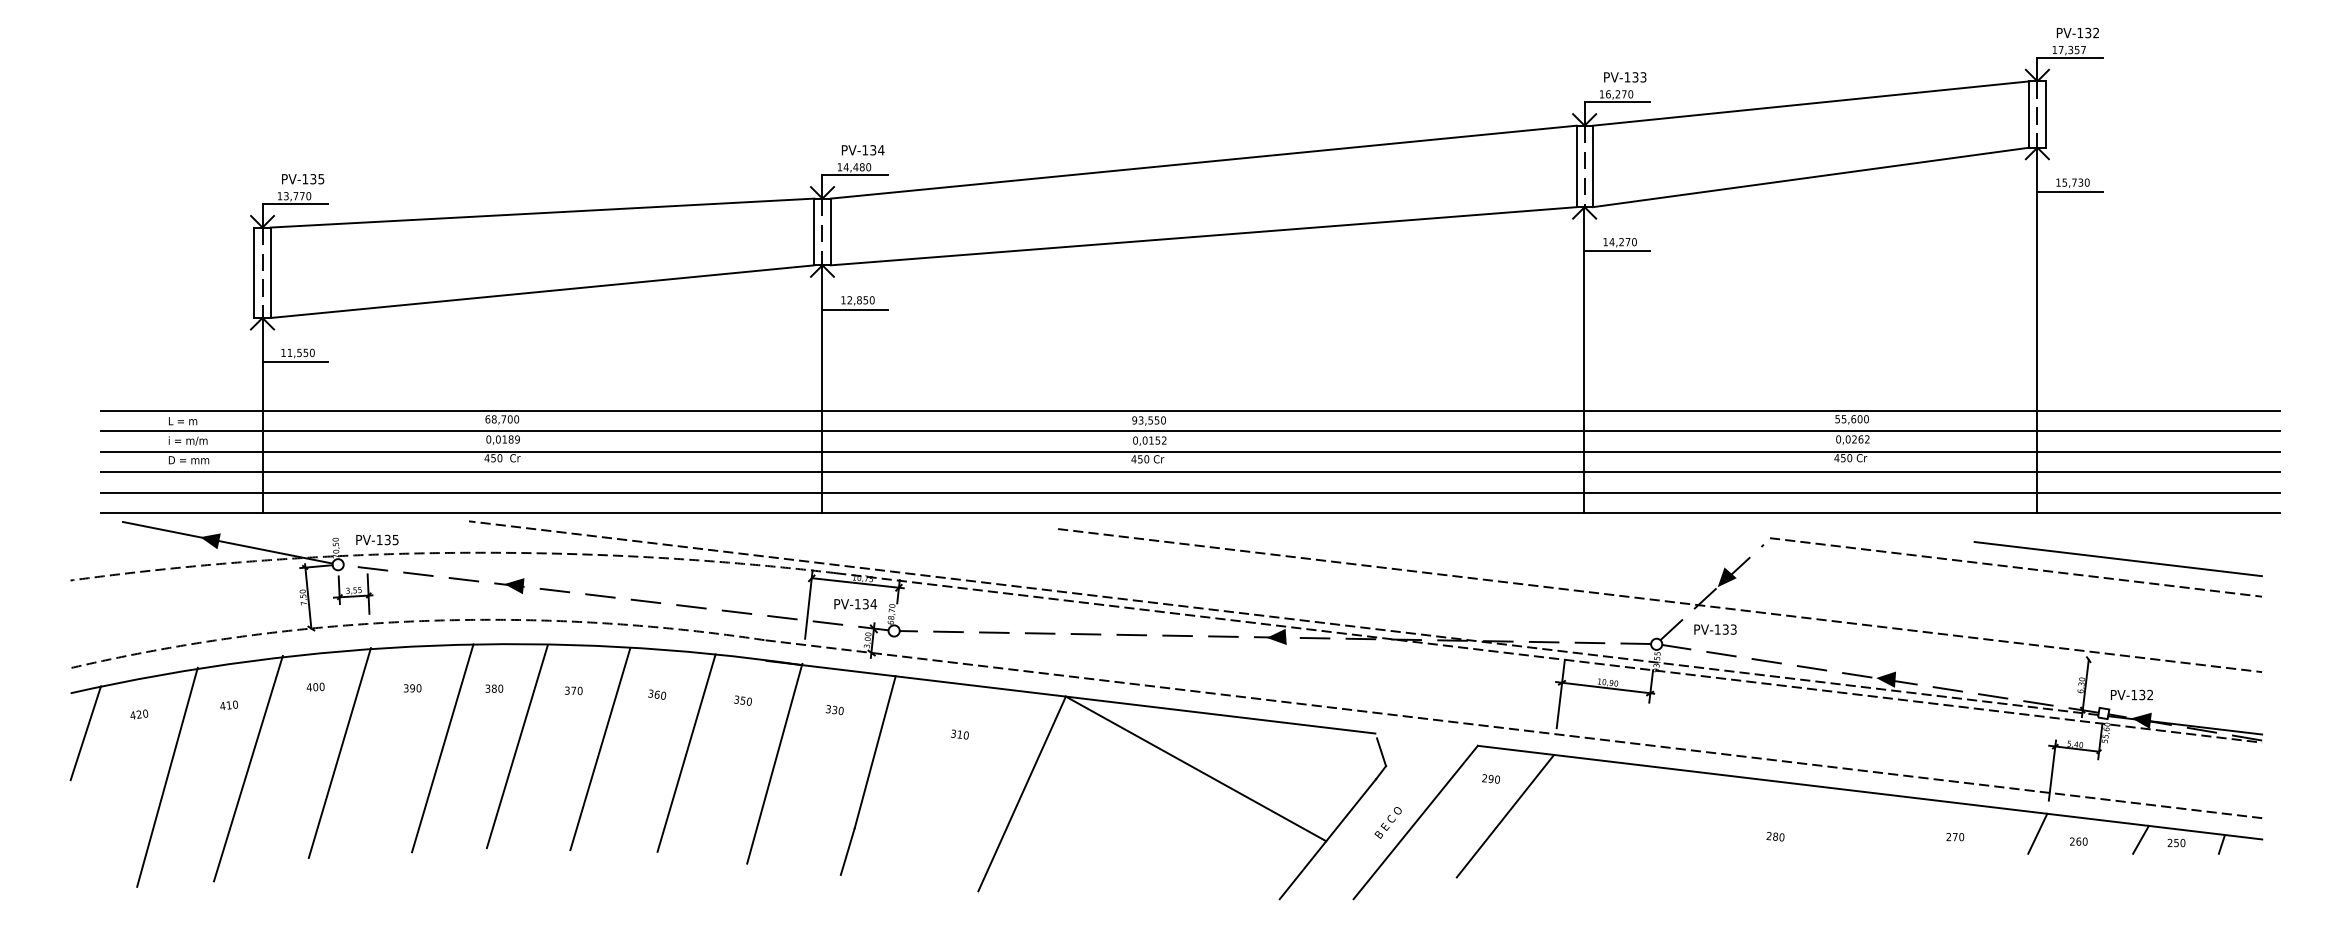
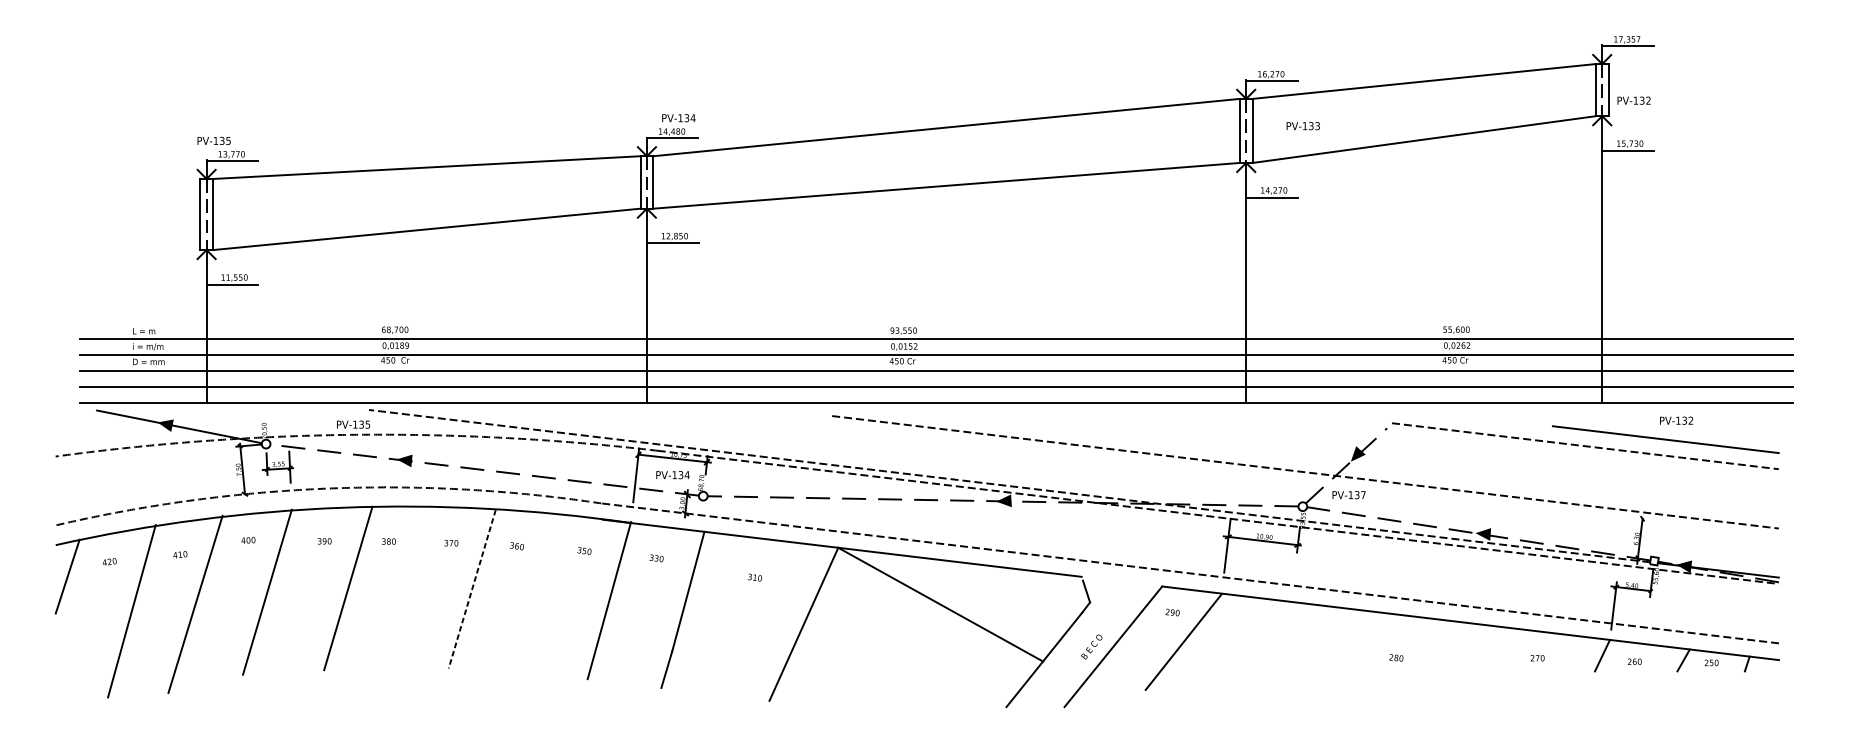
text: (2077, 32) -> (1633, 100), moved
text: (1625, 77) -> (1303, 126), moved
text: (303, 179) -> (214, 141), moved
line: (1190, 411) -> (936, 323), removed
text: (377, 539) -> (353, 424), moved
text: (1733, 629) -> (1363, 495), PV-133 -> PV-137
text: (2131, 694) -> (1676, 420), moved
line: (516, 746) -> (406, 587), removed
line: (600, 749) -> (472, 589), solid -> dashed
line: (686, 752) -> (539, 591), removed

